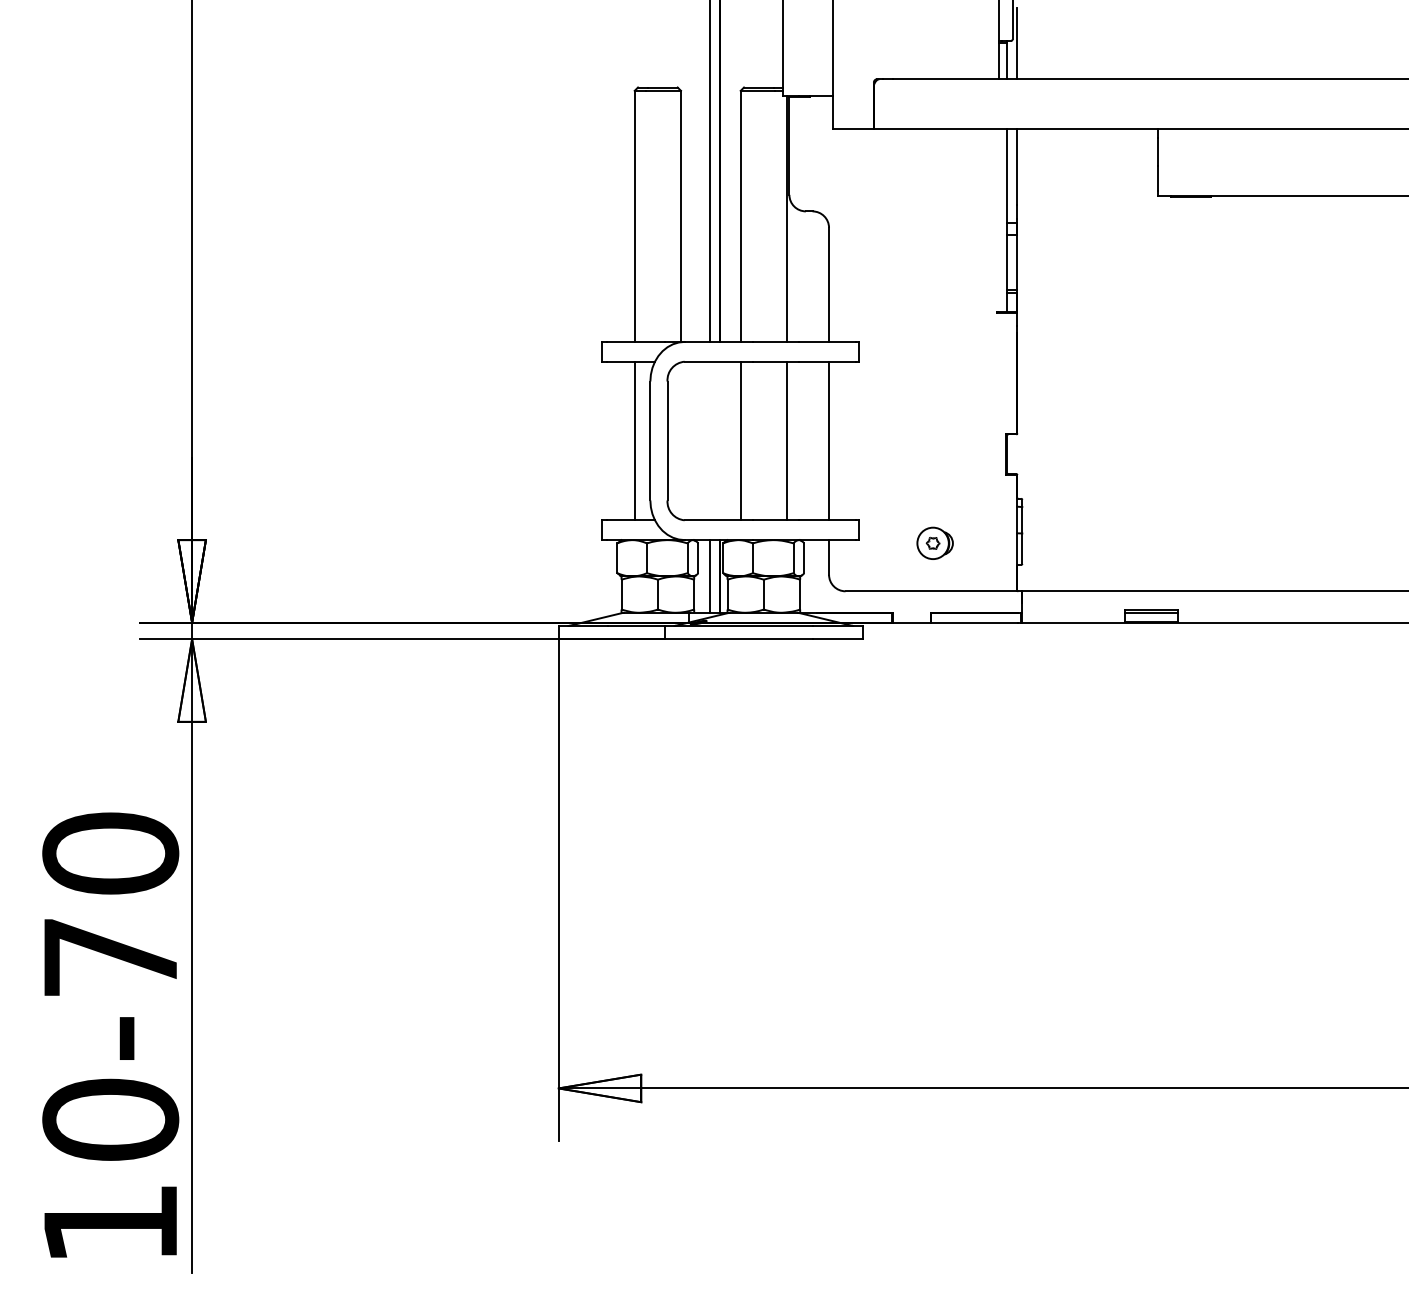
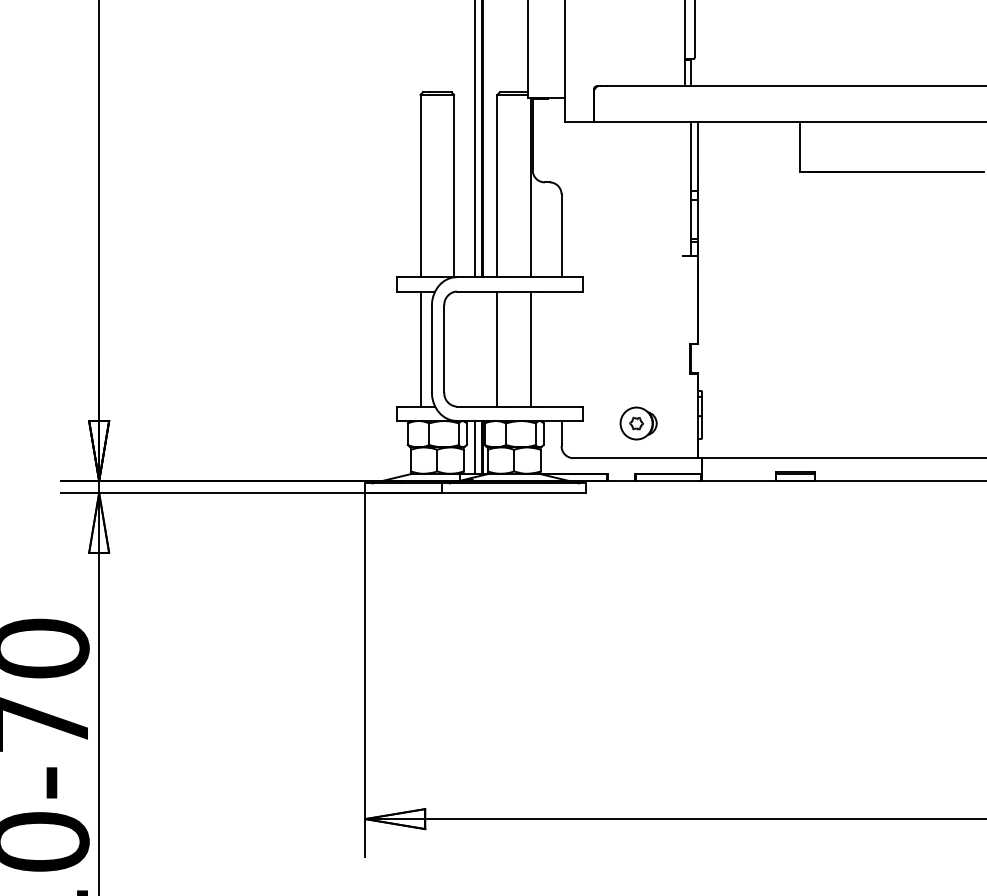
line: (1017, 43) -> (698, 60), removed
line: (829, 440) -> (561, 348), removed
part: (934, 542) -> (638, 422), size x1.4

